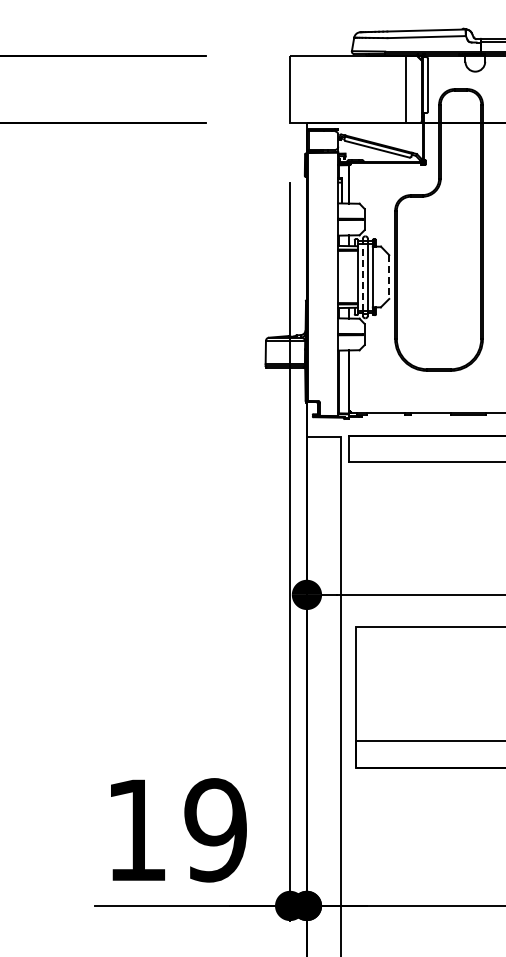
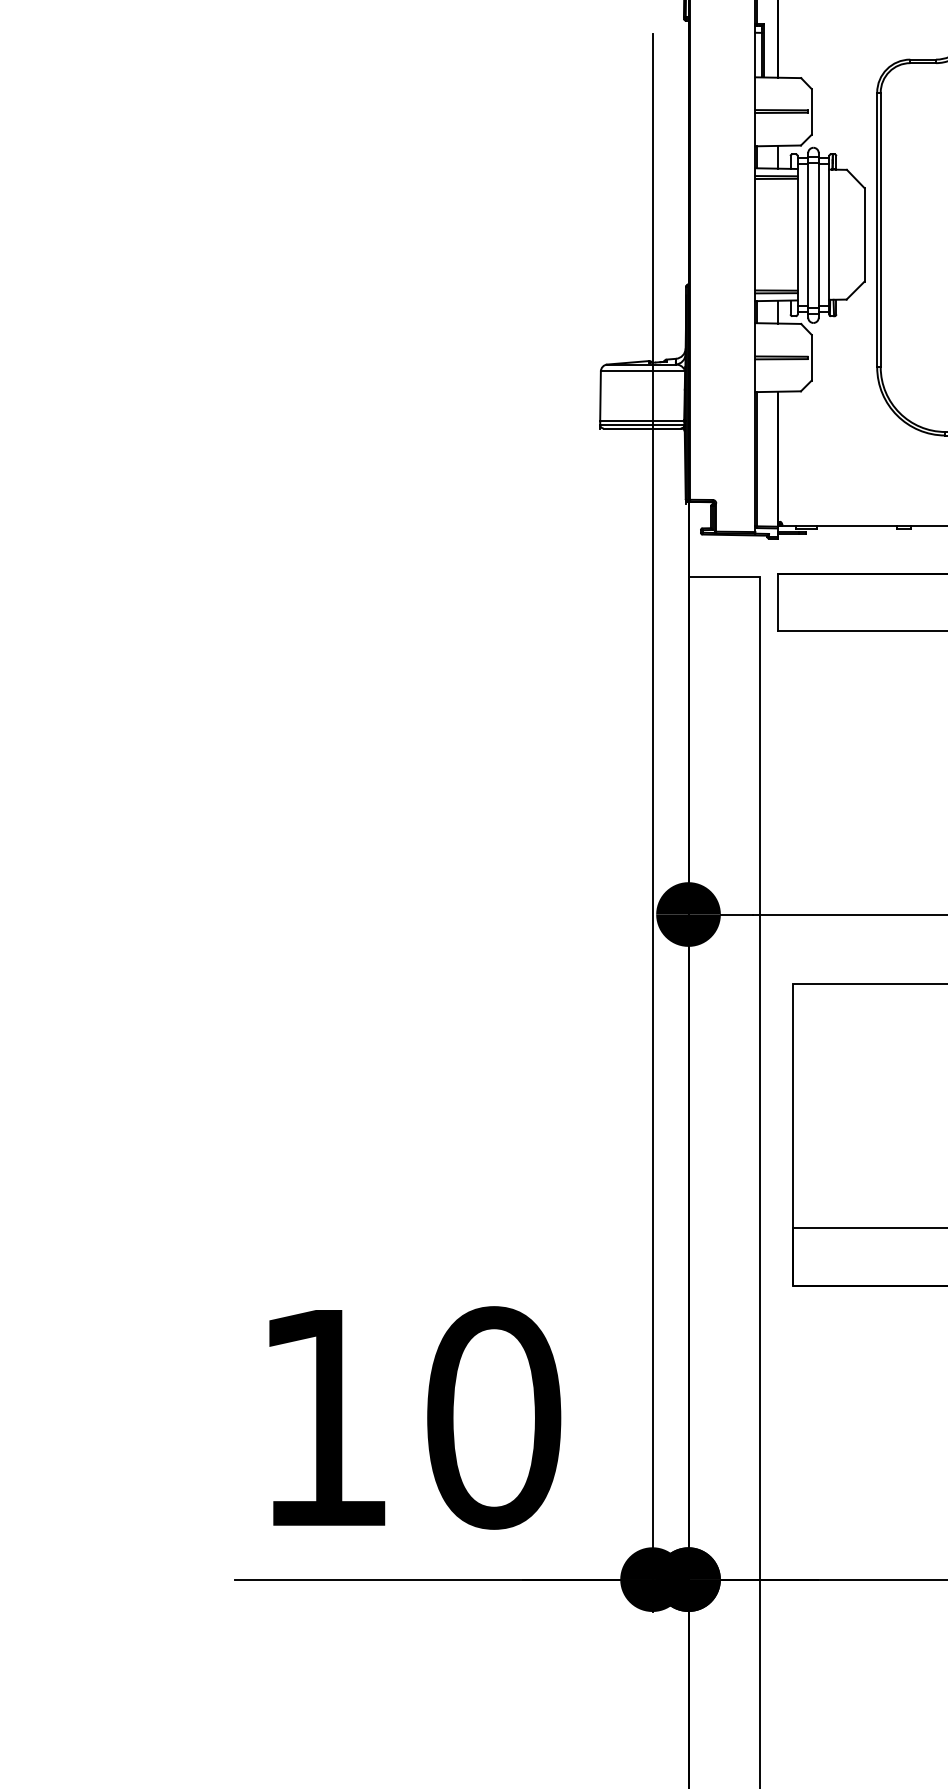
line: (362, 277) -> (807, 235), dashed -> solid
line: (389, 277) -> (865, 235), dashed -> solid
text: (215, 830) -> (492, 1418), 19 -> 10

